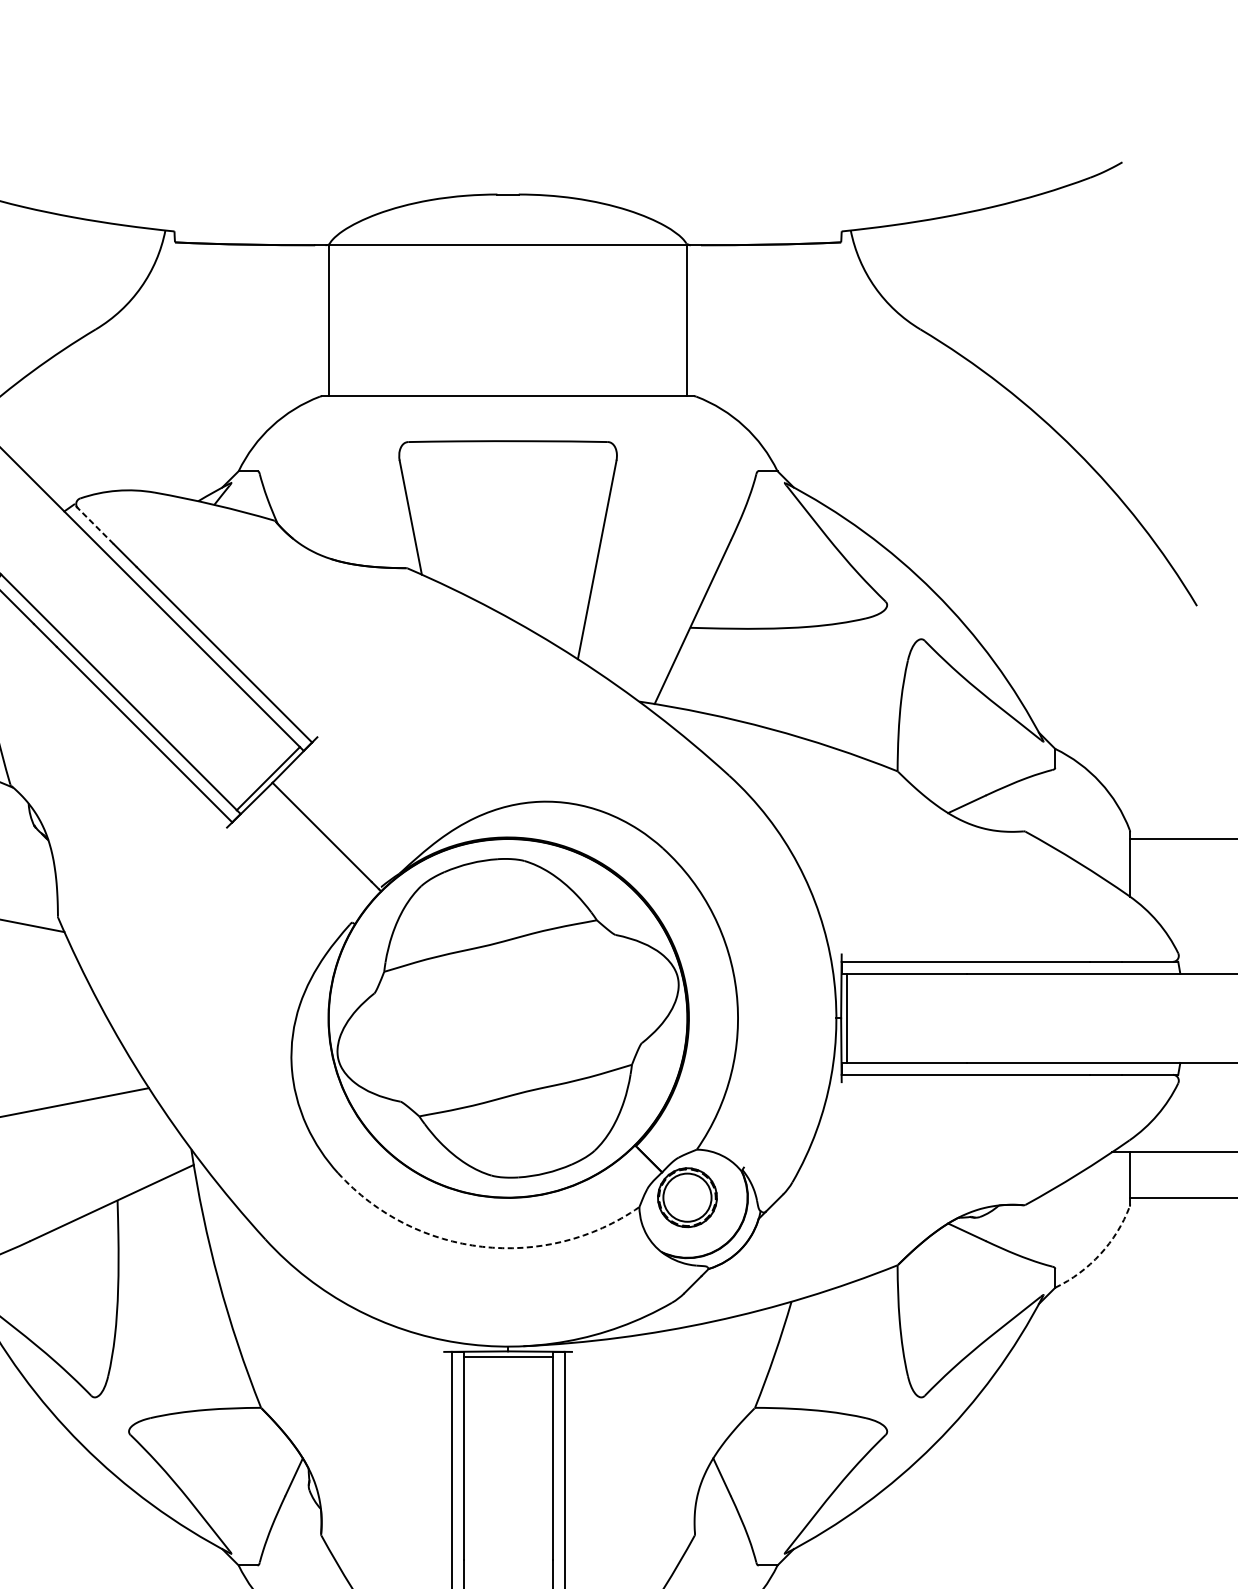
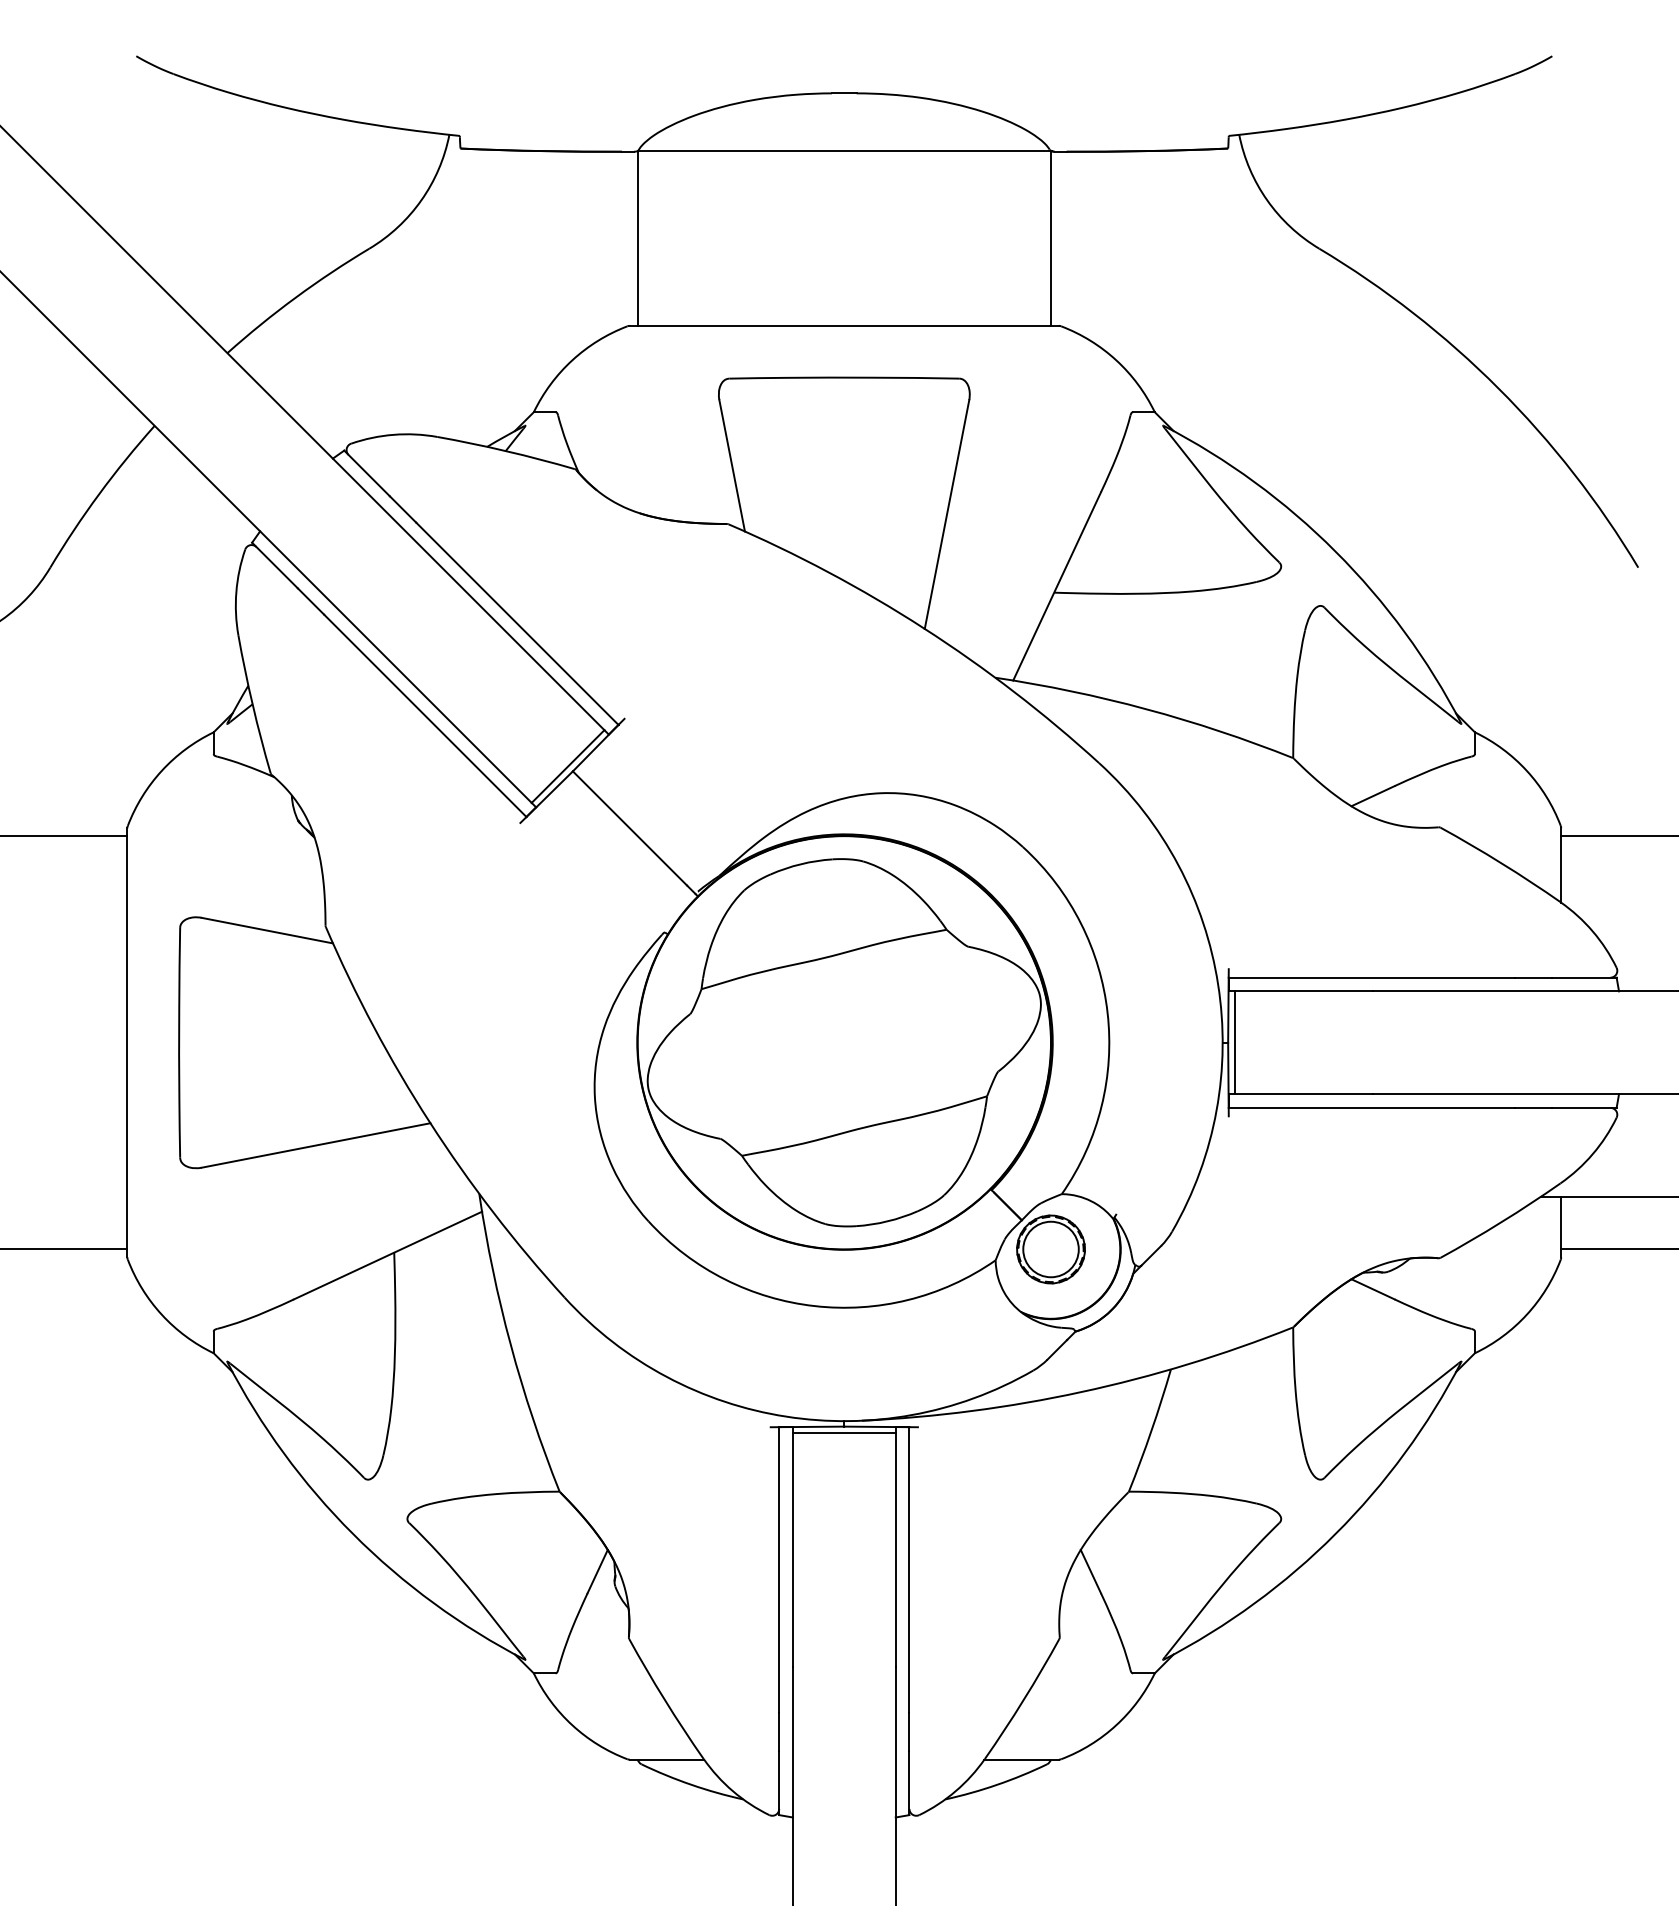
line: (93, 524) -> (366, 473), dashed -> solid
arc: (482, 1247) -> (814, 1306), dashed -> solid
arc: (1100, 1254) -> (1526, 1314), dashed -> solid

